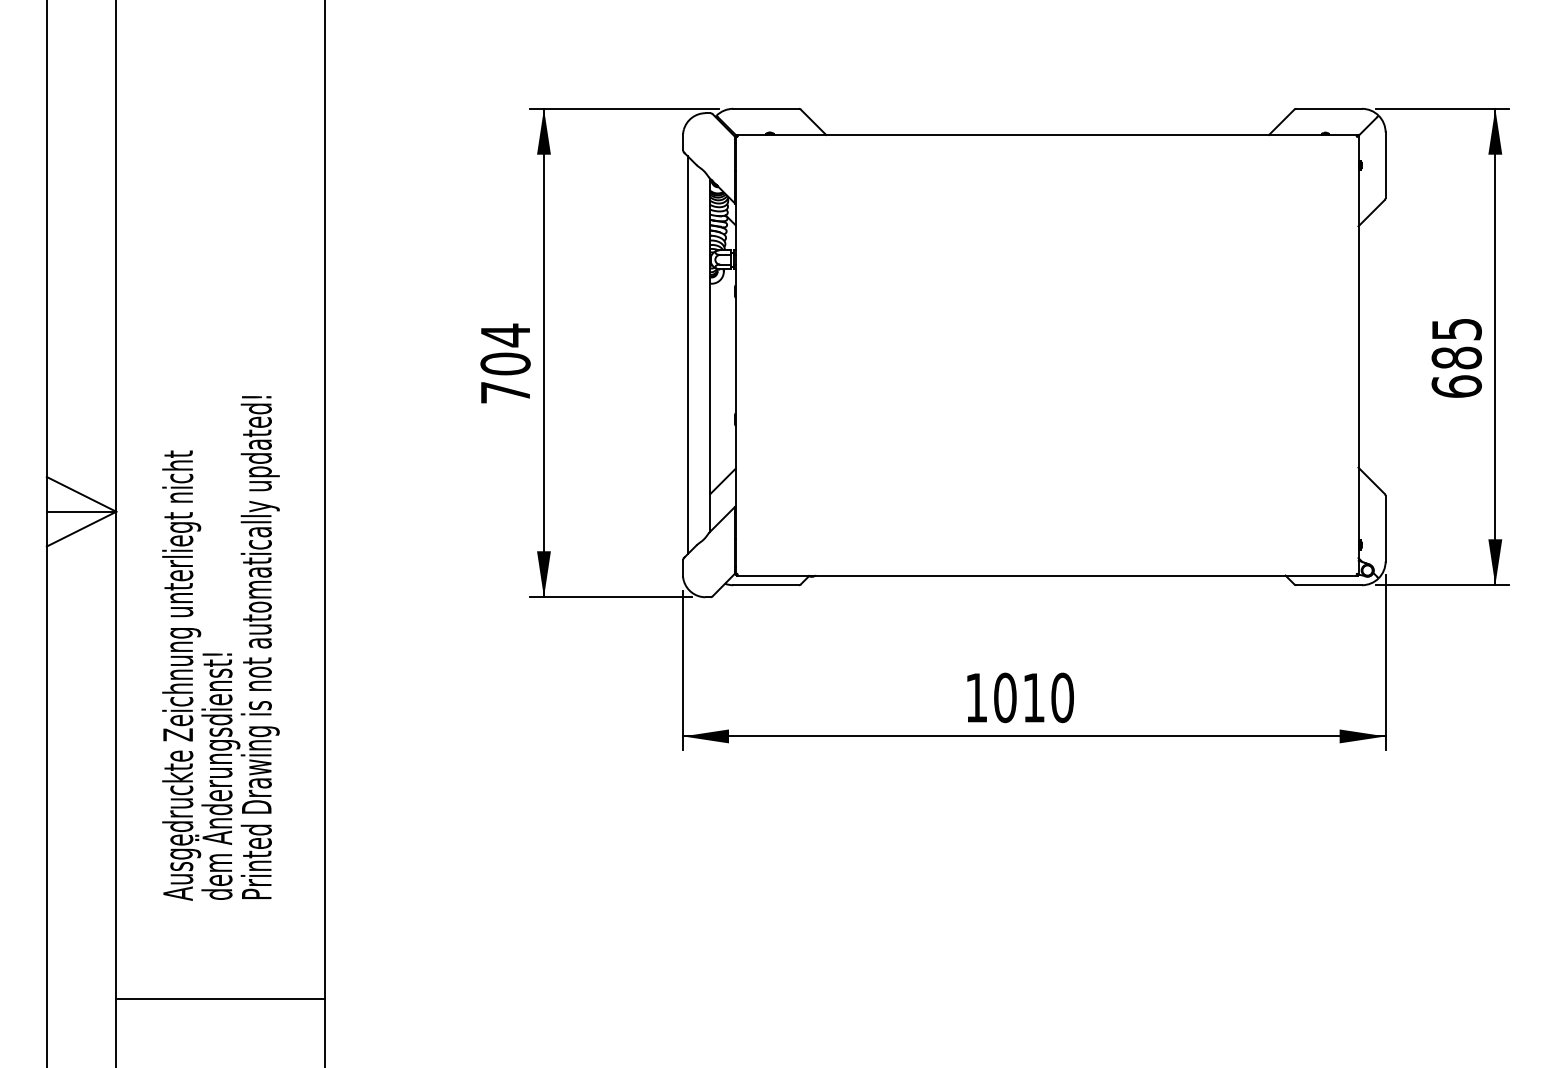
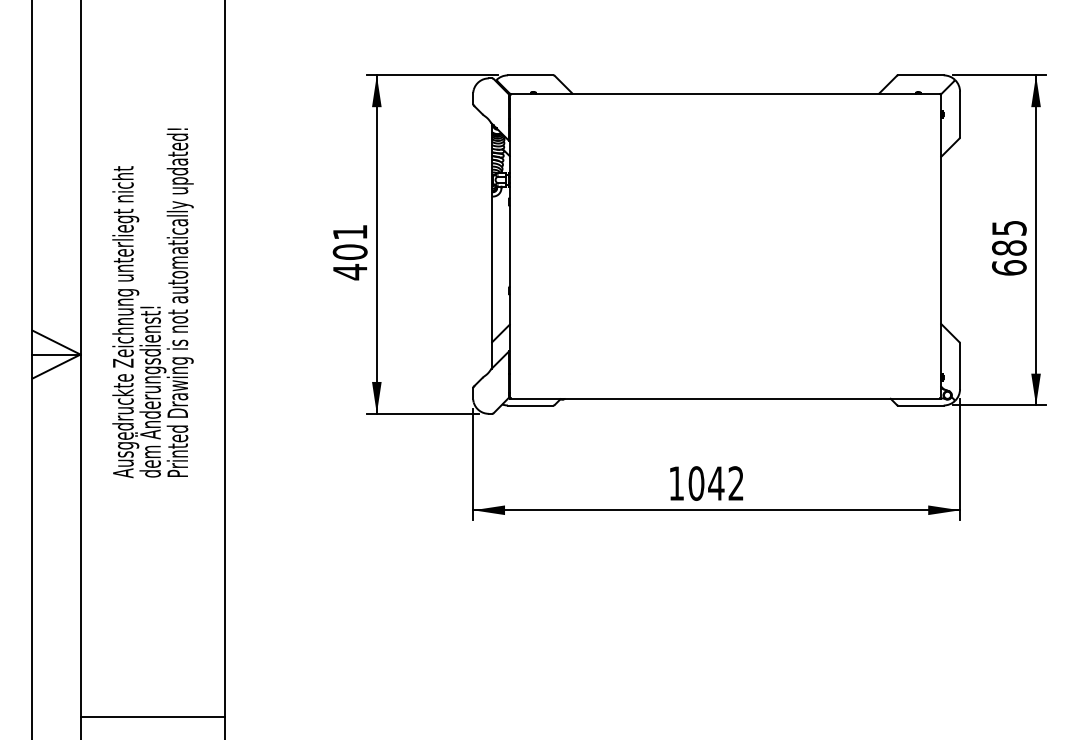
line: (687, 354) -> (476, 245), removed
text: (505, 364) -> (350, 252), 704 -> 401
text: (220, 648) -> (152, 303), moved
text: (1048, 697) -> (726, 483), 1010 -> 1042
line: (220, 997) -> (152, 716), moved

